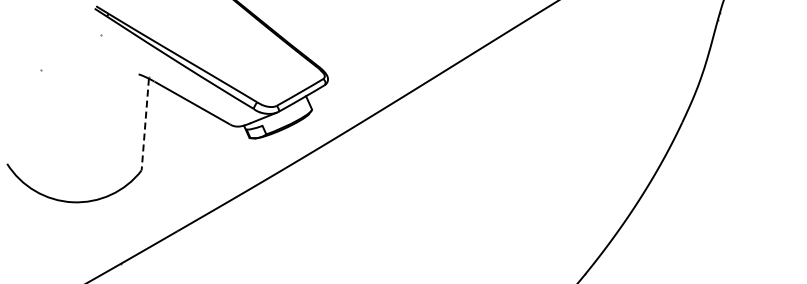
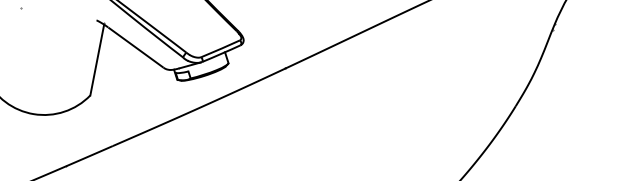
line: (145, 124) -> (97, 60), dashed -> solid

